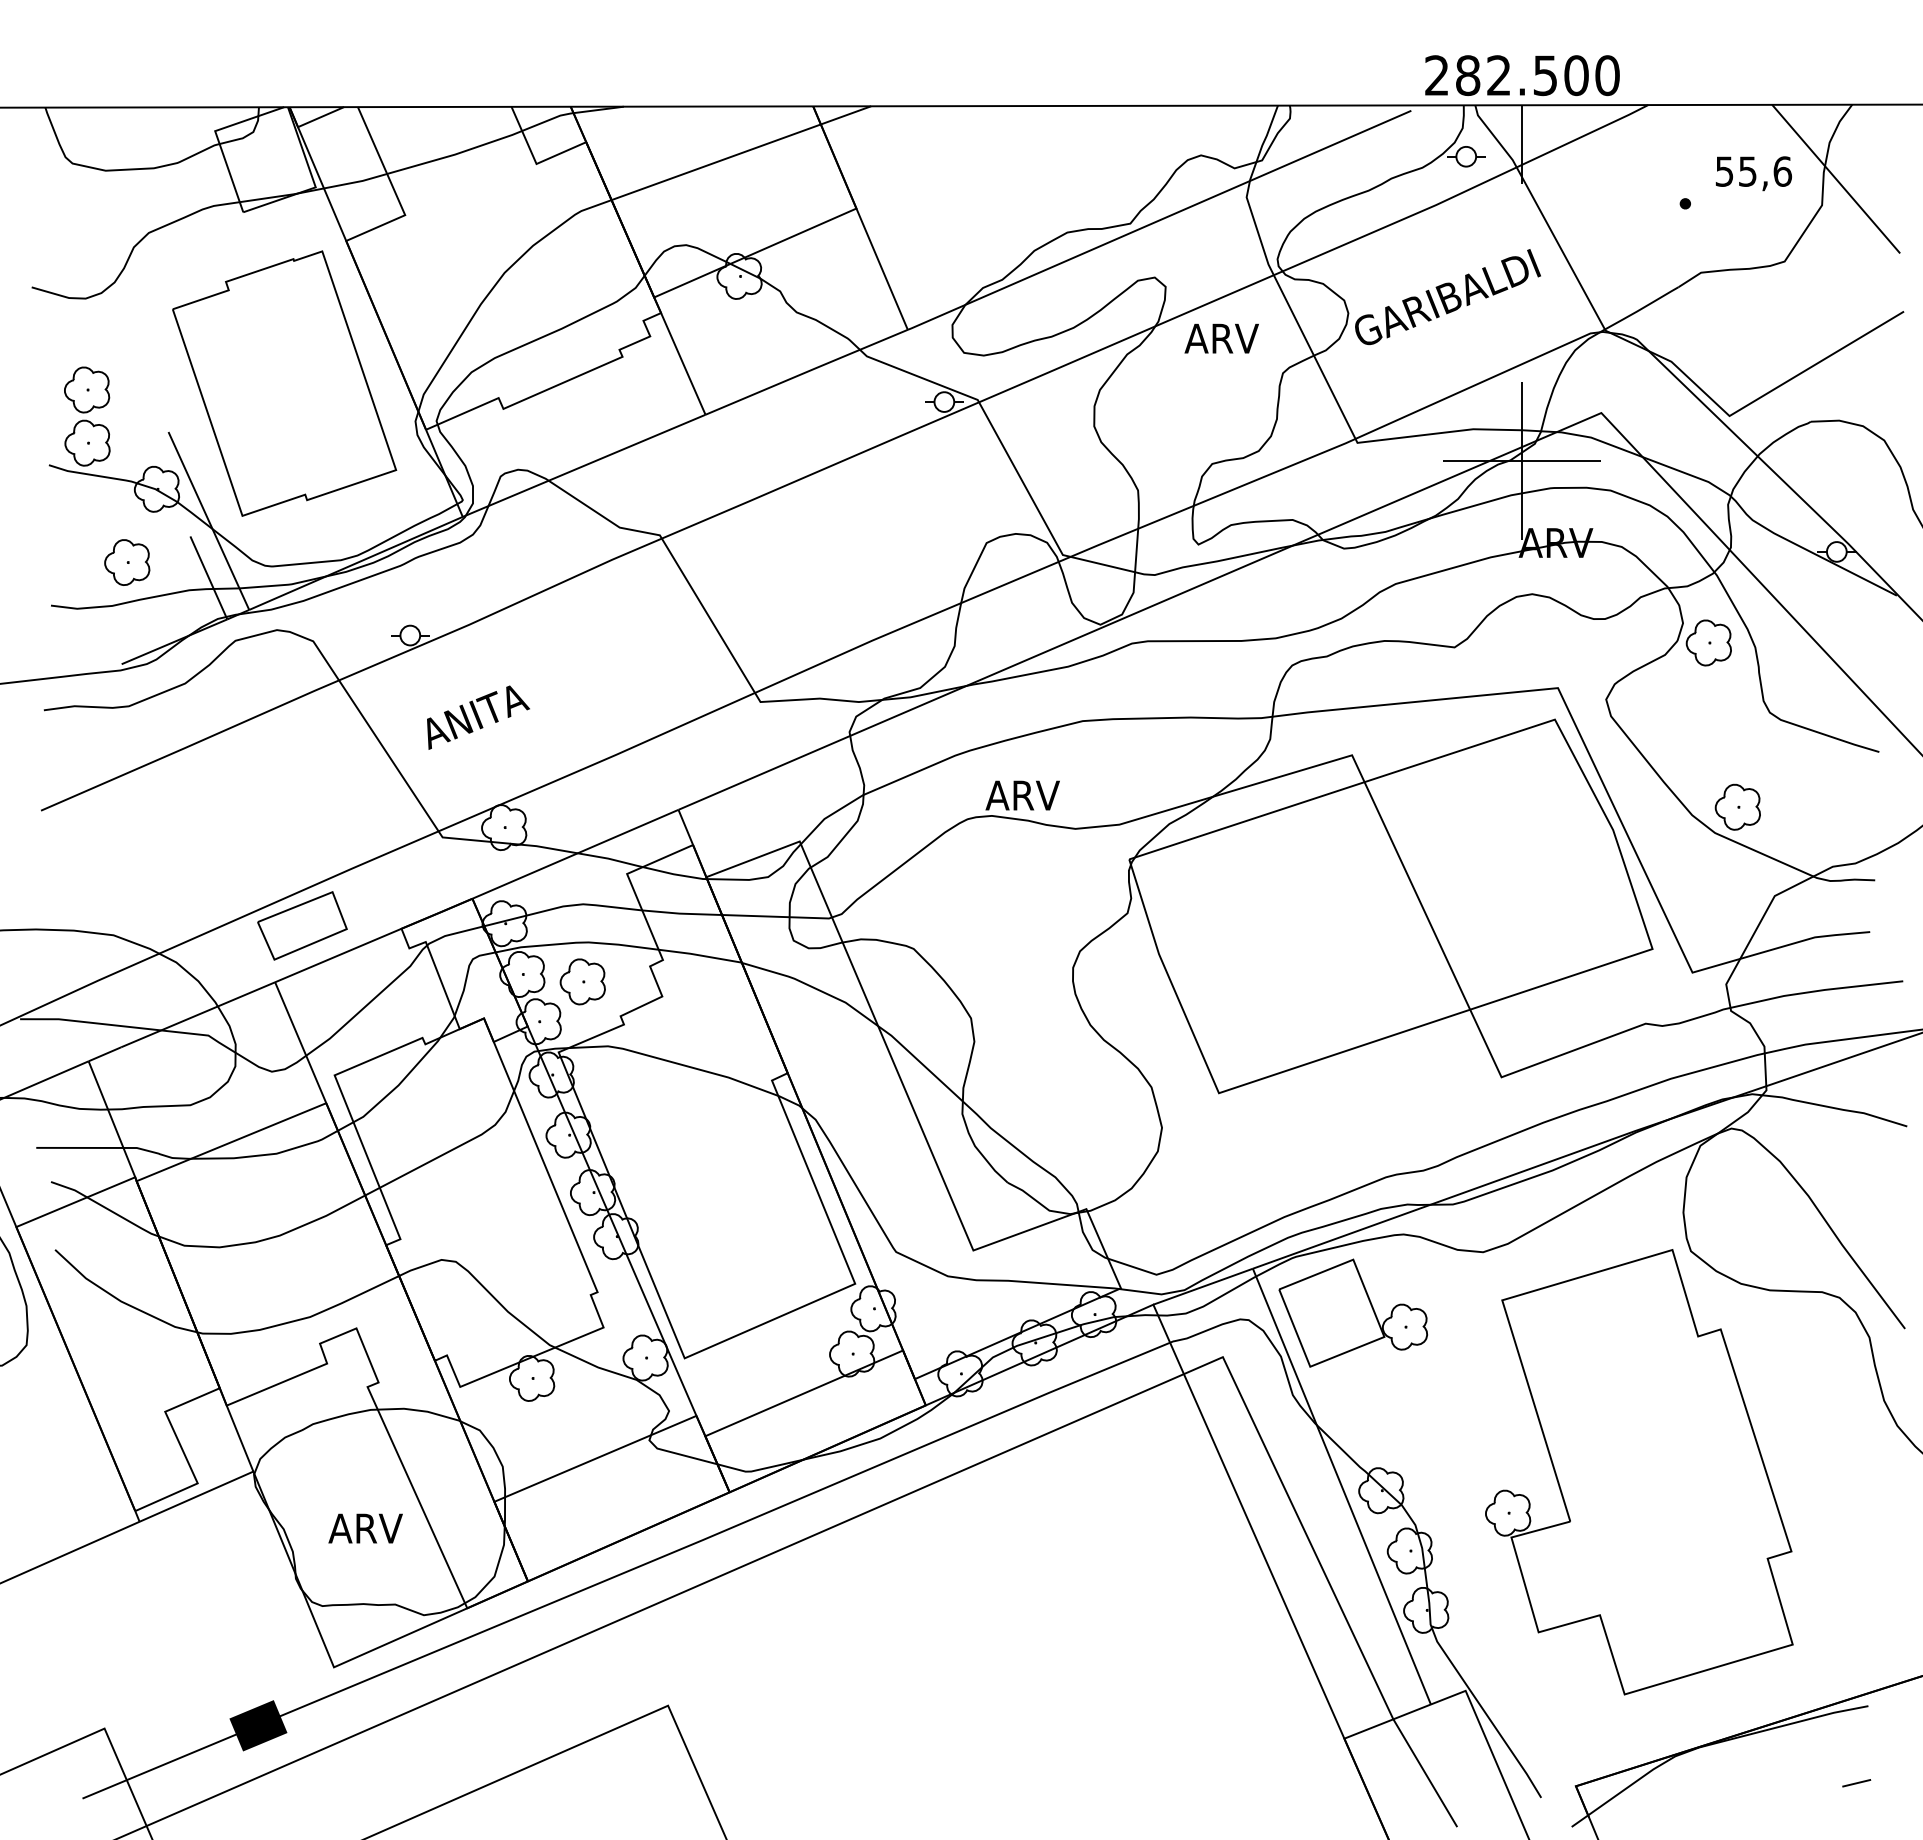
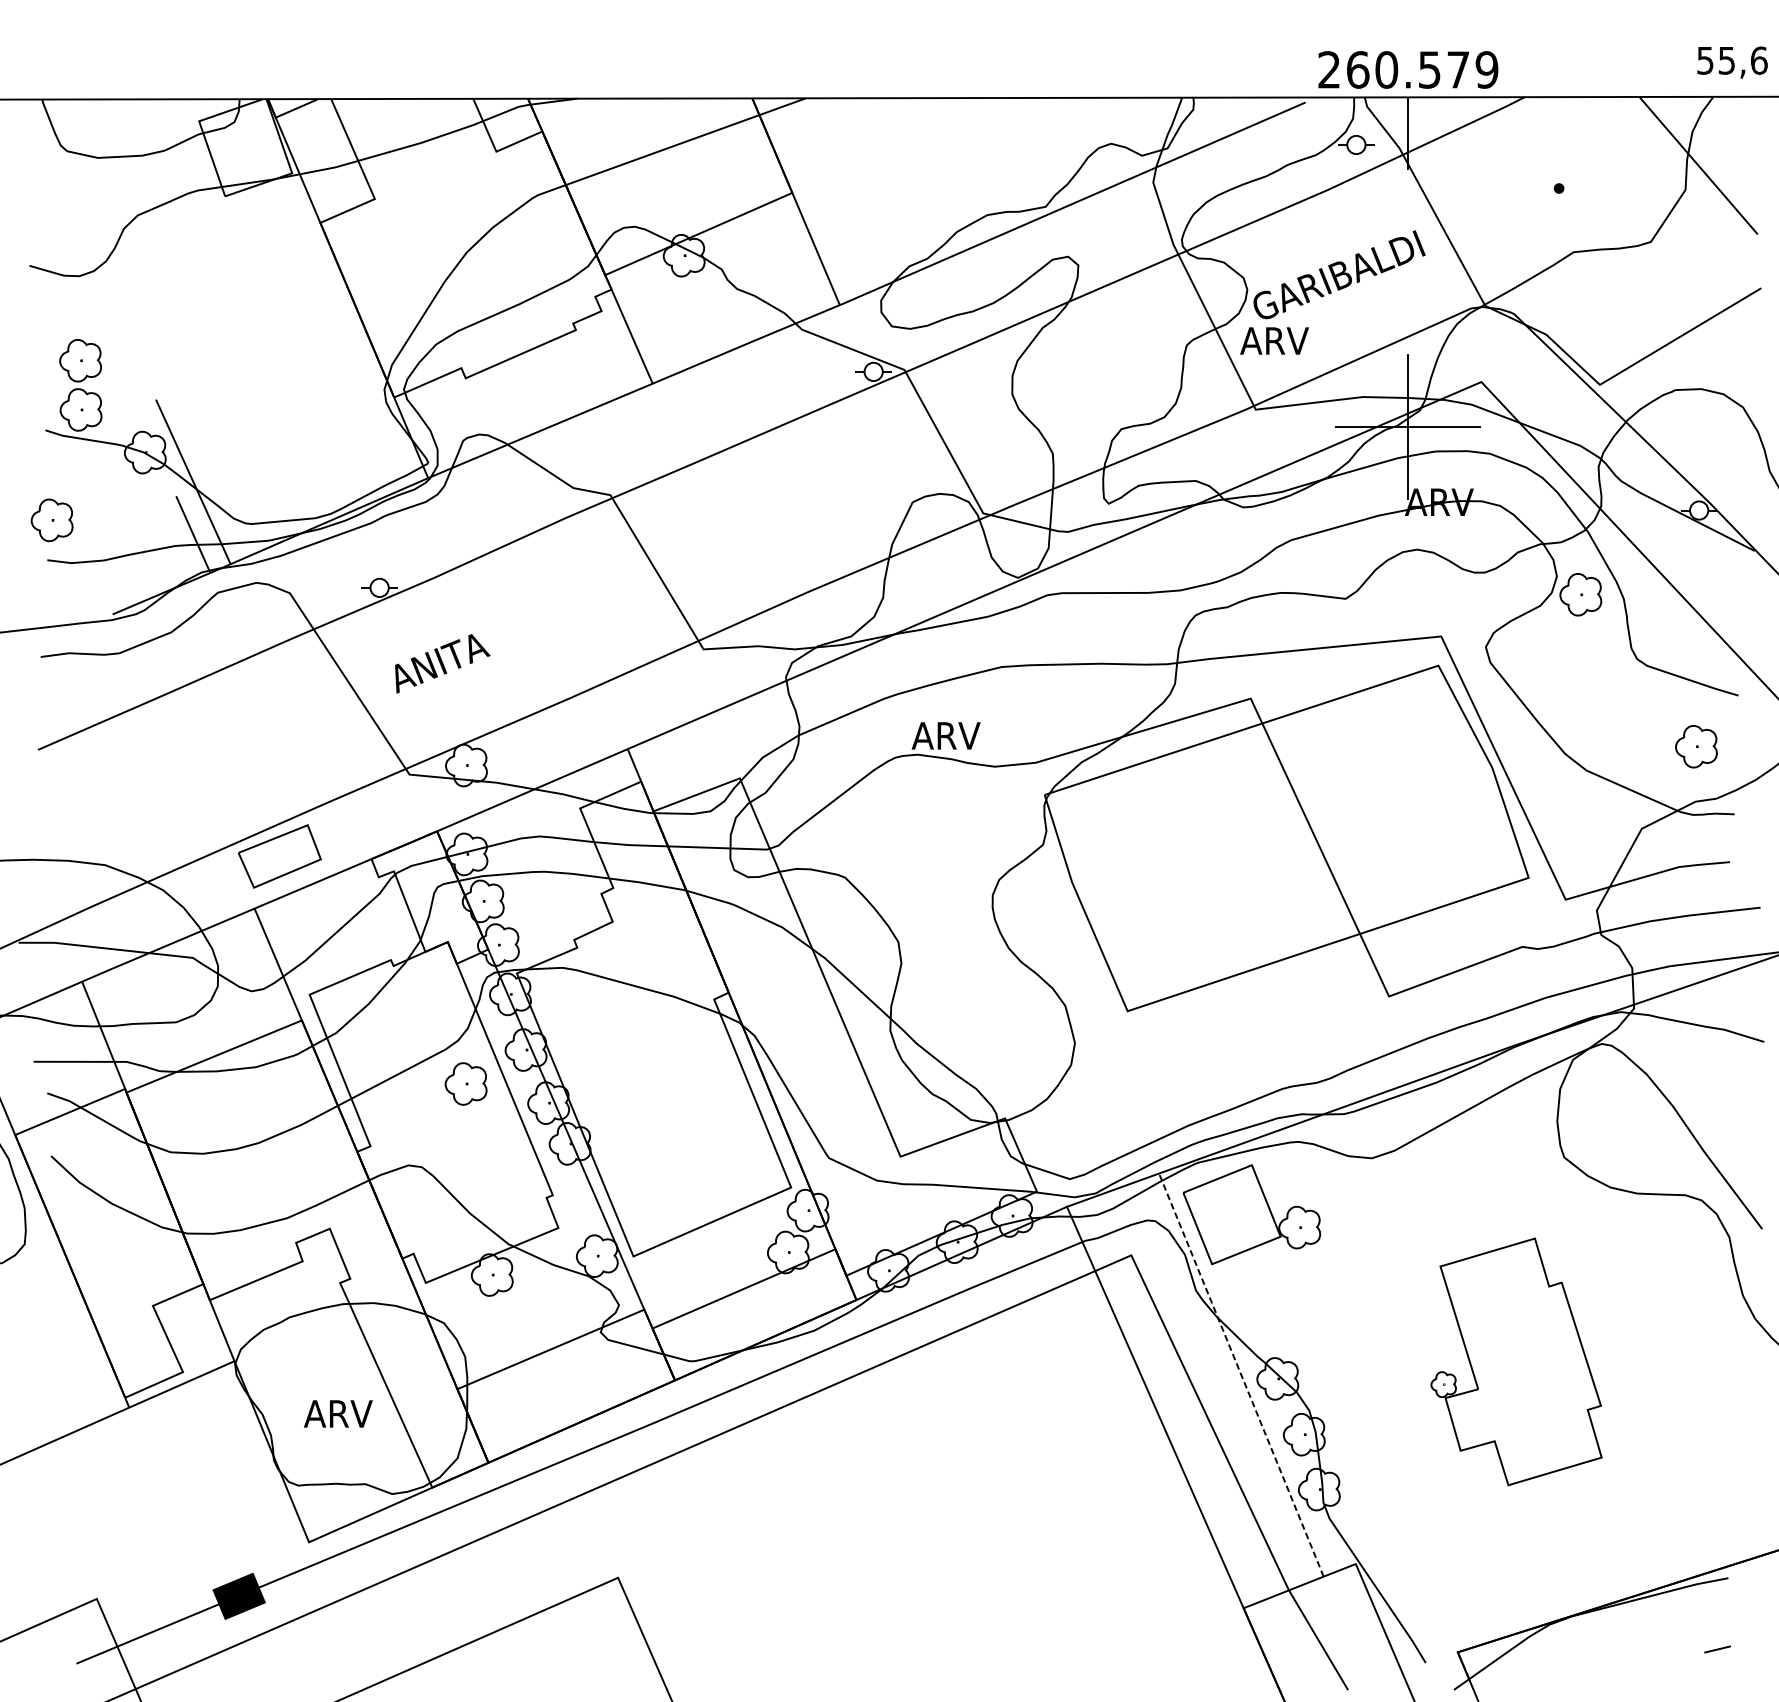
text: (1537, 75) -> (1422, 69), 282.500 -> 260.579
text: (1753, 173) -> (1732, 62), moved
text: (1221, 338) -> (1274, 340), moved
part: (284, 383) -> (263, 354), removed
part: (127, 562) -> (52, 520), moved
part: (1737, 806) -> (1696, 746), moved
part: (582, 981) -> (465, 1083), moved
part: (1639, 1472) -> (1516, 1362), size x0.6
line: (1341, 1486) -> (1241, 1375), solid -> dashed

